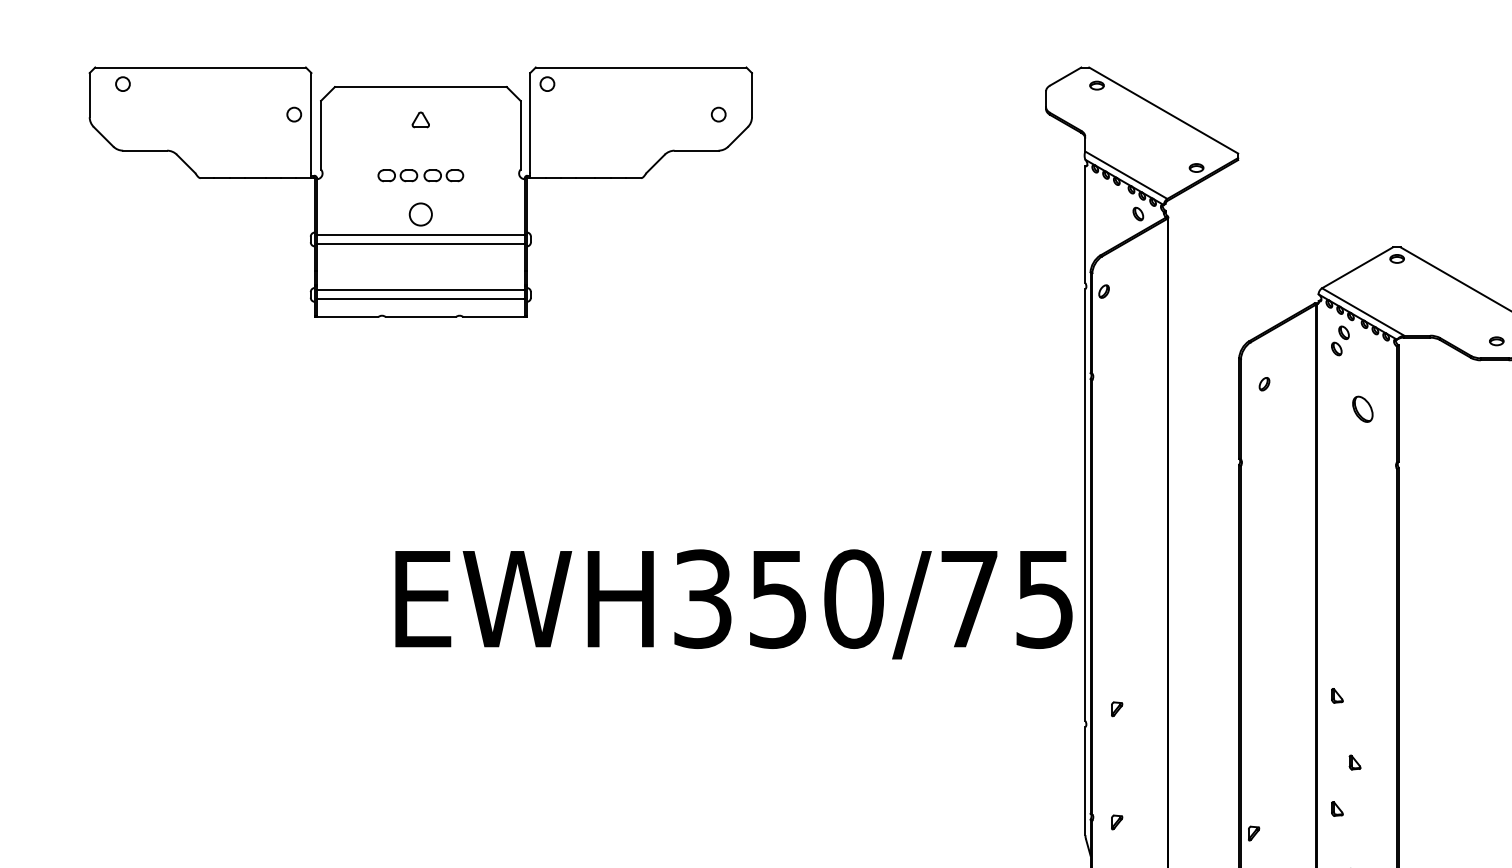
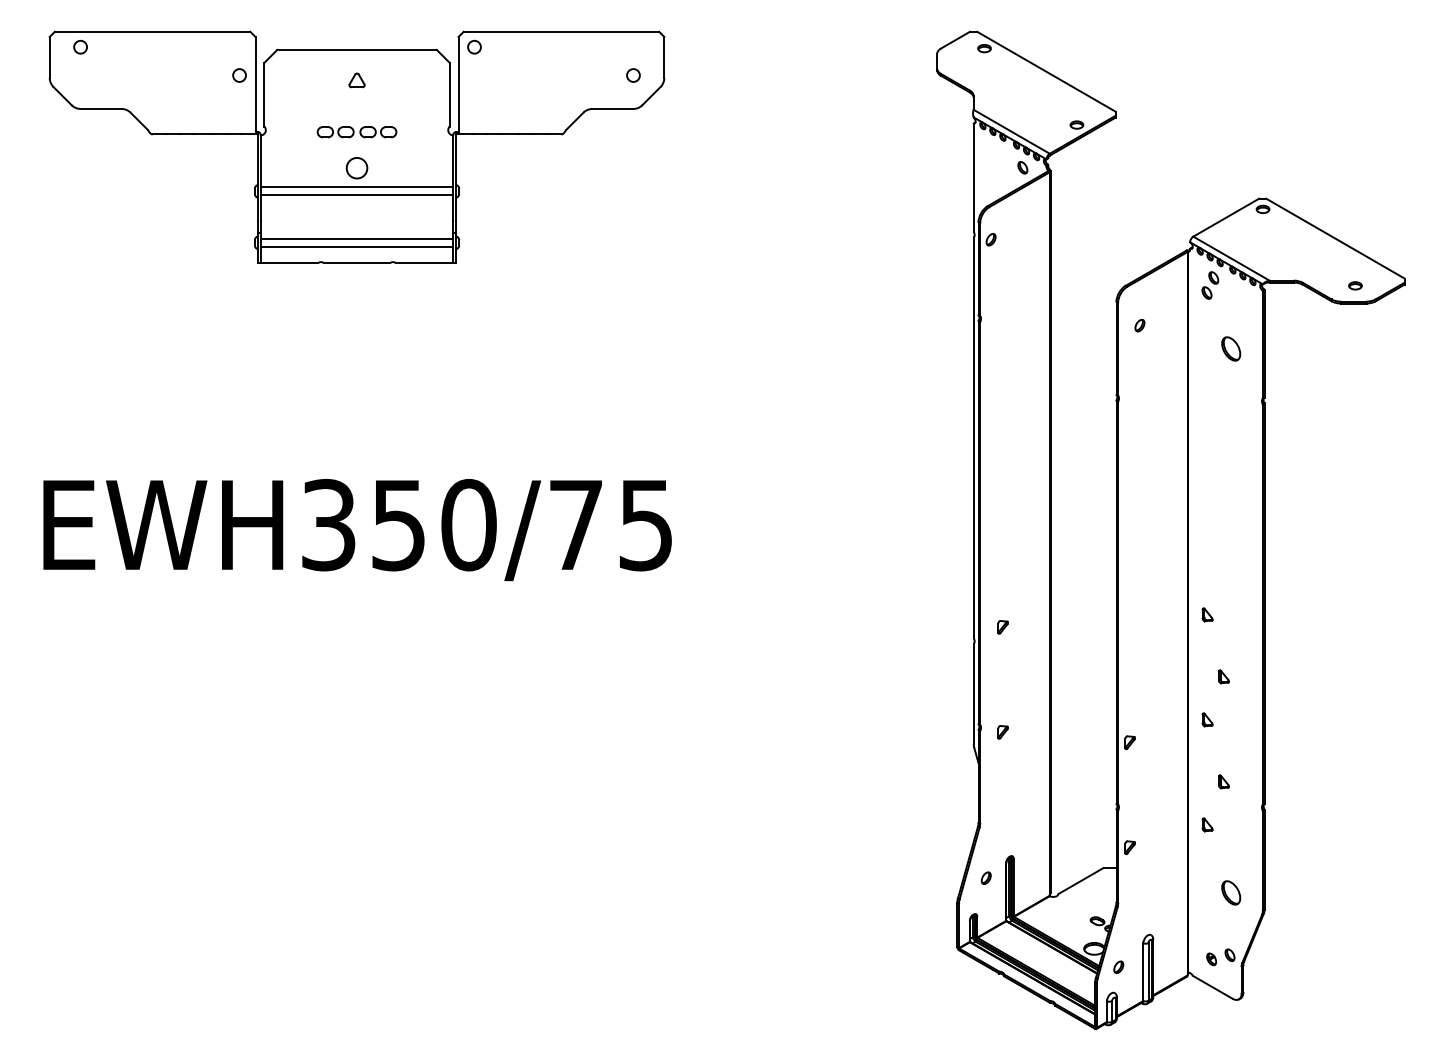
text: (733, 604) -> (357, 530), moved

